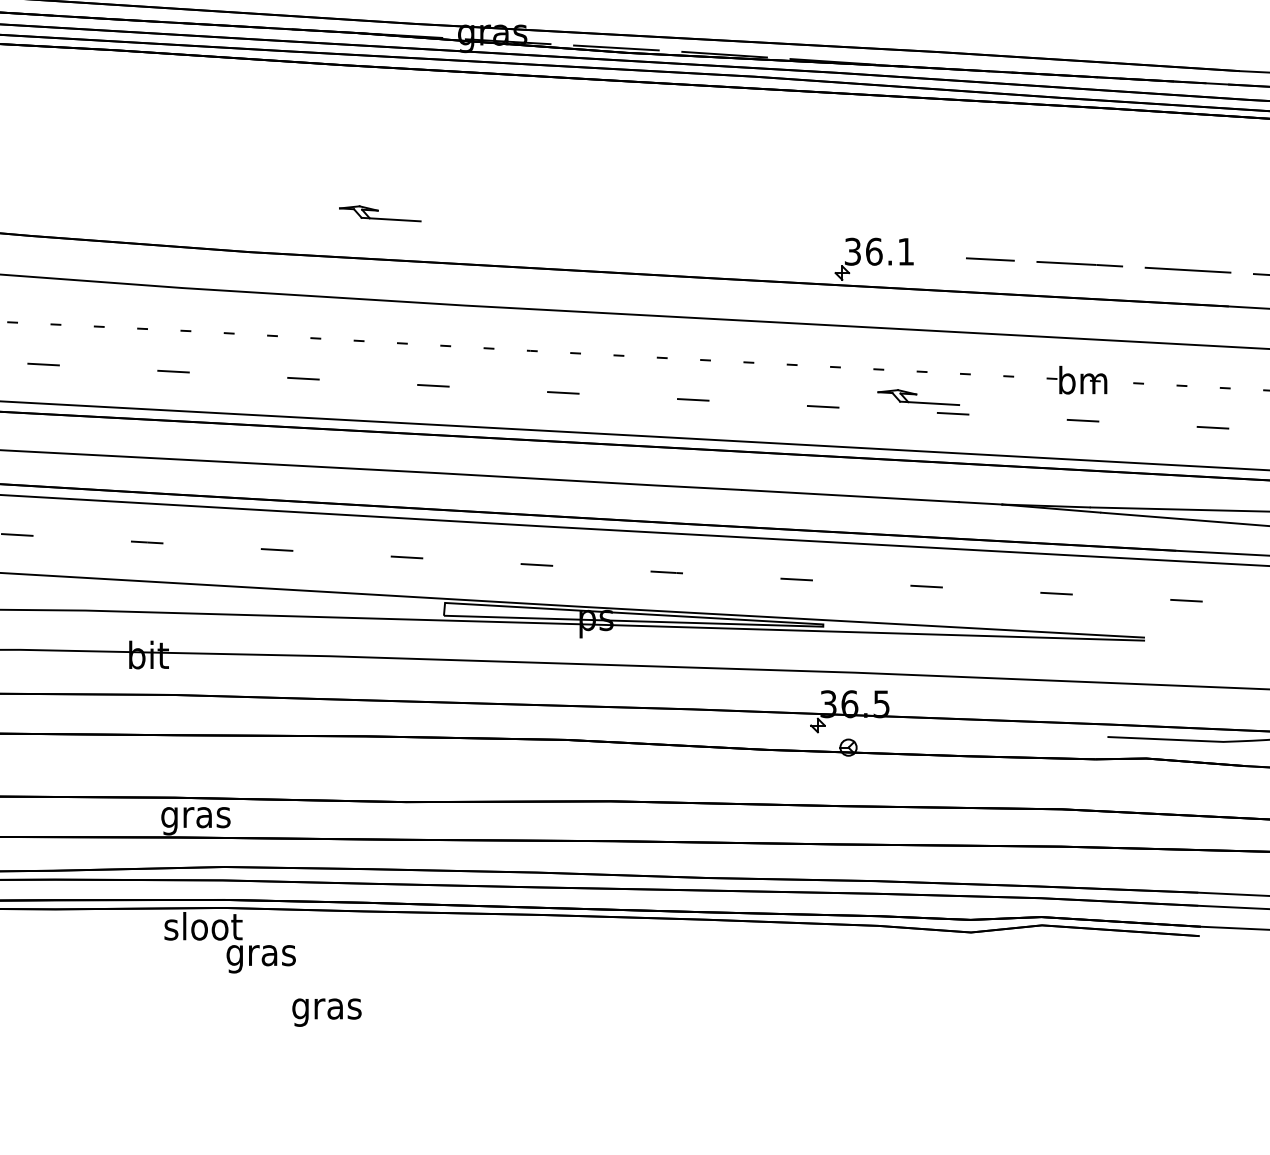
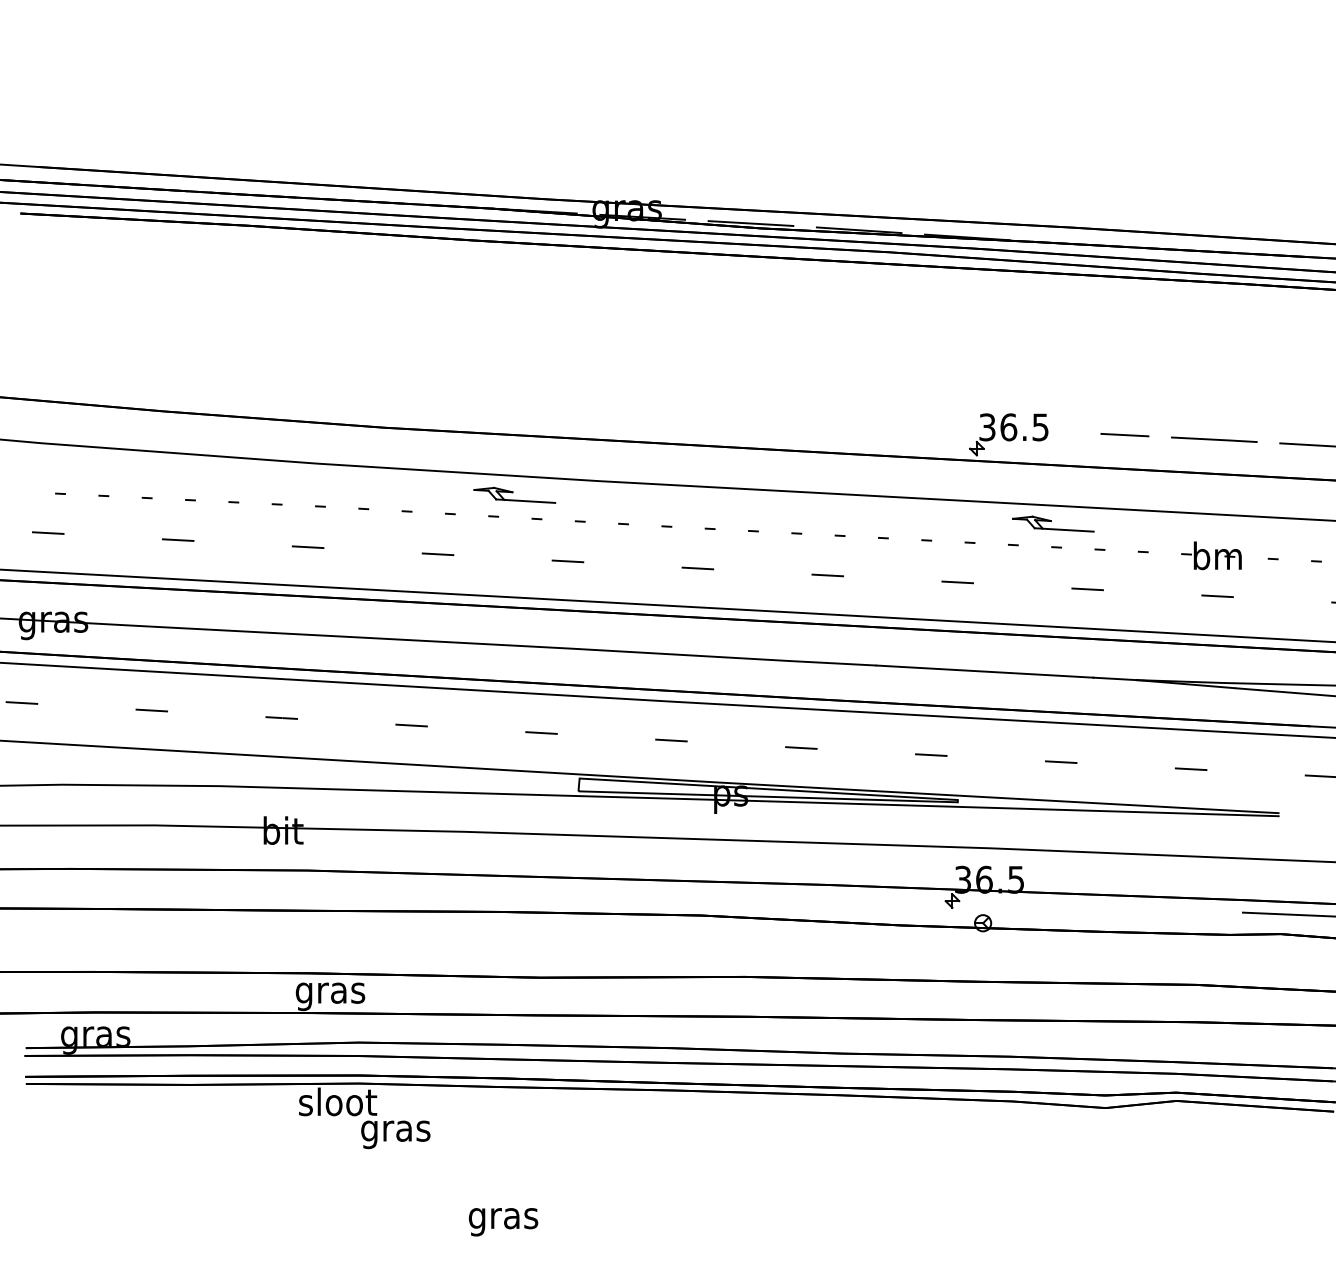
part: (379, 212) -> (514, 494), moved
text: (905, 251) -> (1040, 427), 36.1 -> 36.5
part: (918, 396) -> (1053, 523), moved
text: (326, 1012) -> (503, 1222), moved

